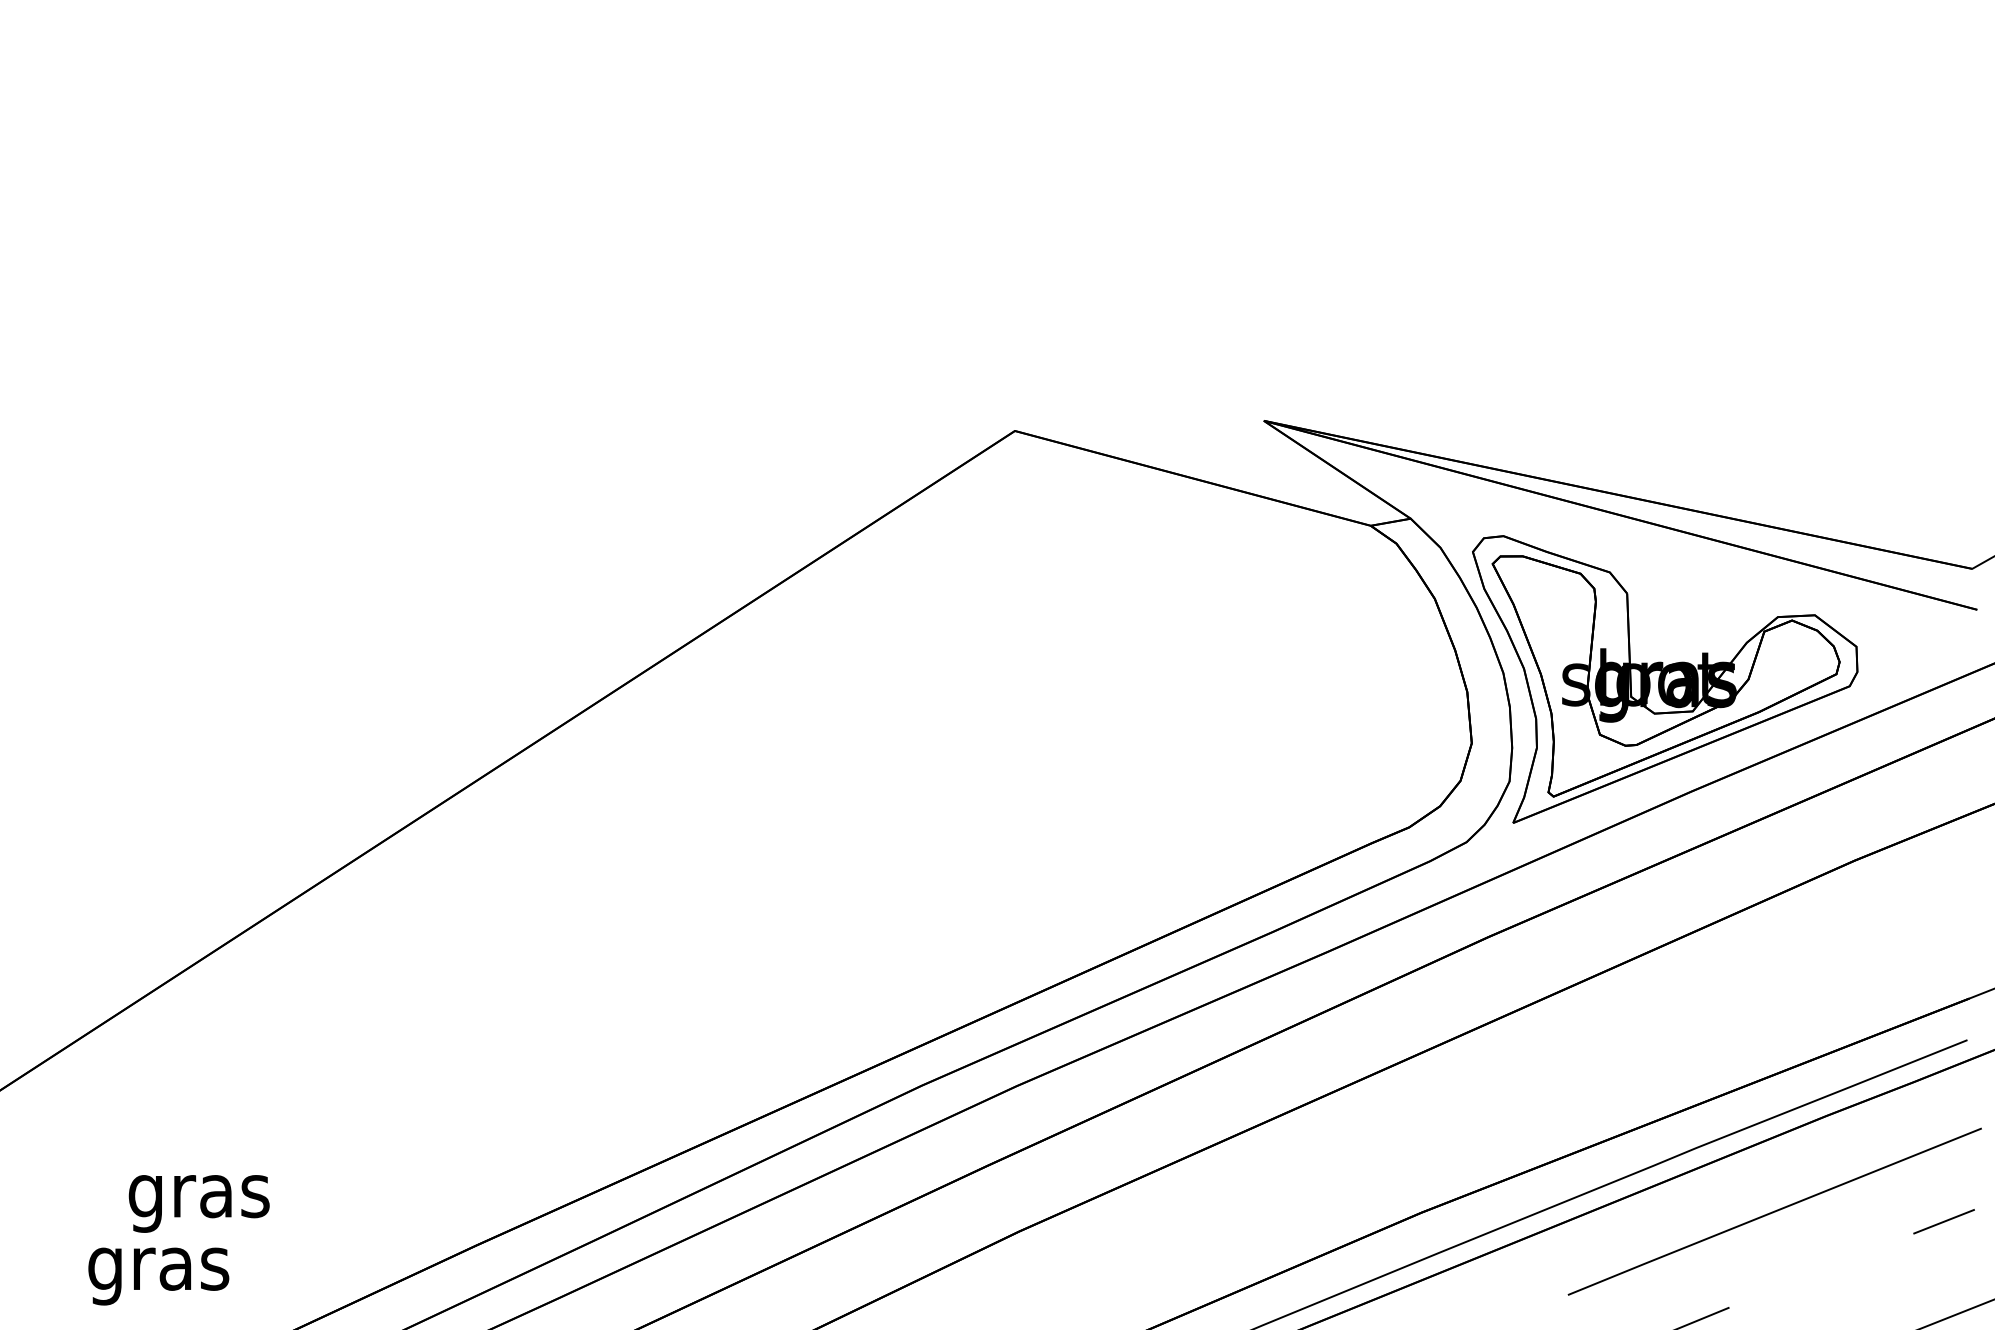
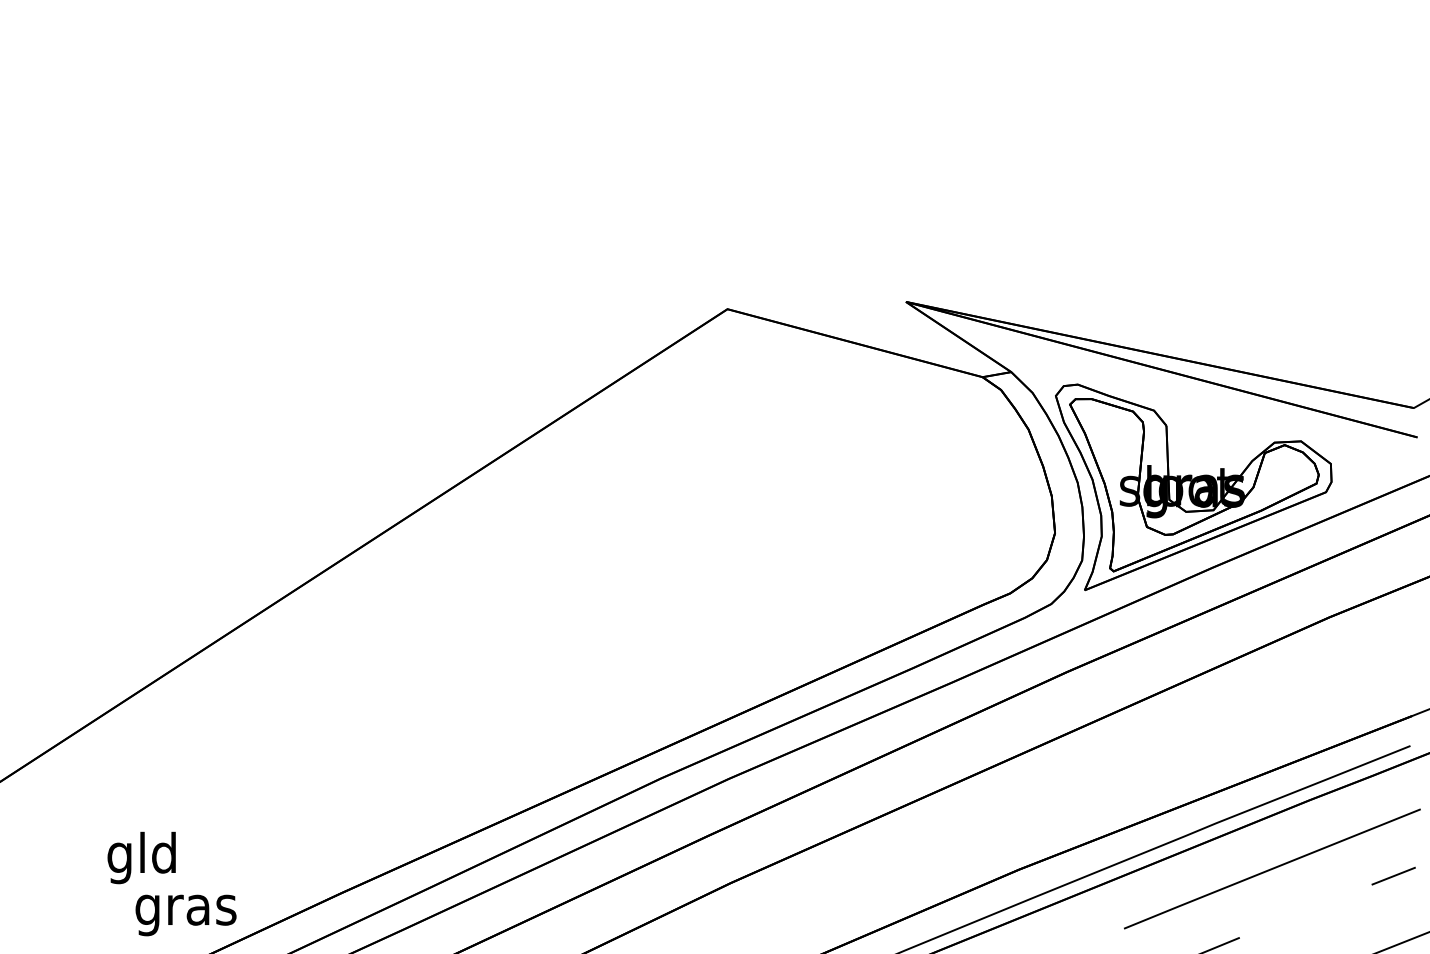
text: (198, 1196) -> (142, 858), gras -> gld
text: (158, 1276) -> (185, 915), moved

